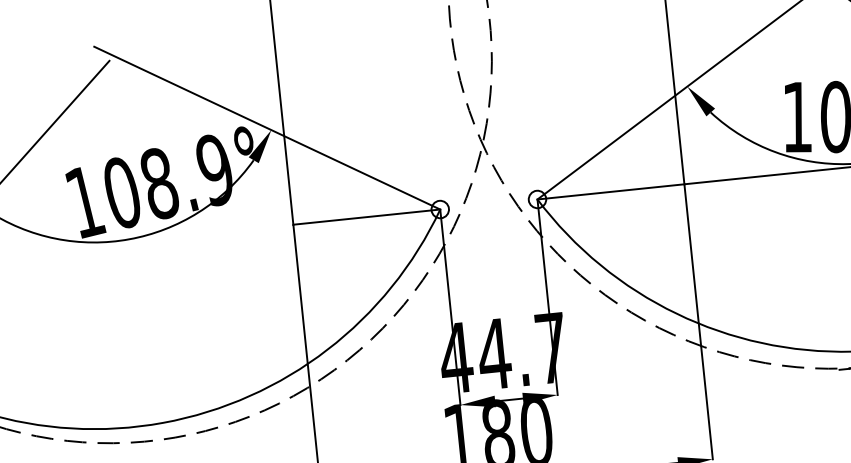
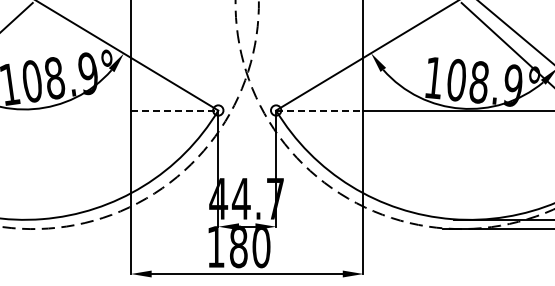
line: (610, 191) -> (319, 110), solid -> dashed
line: (366, 217) -> (174, 110), solid -> dashed

